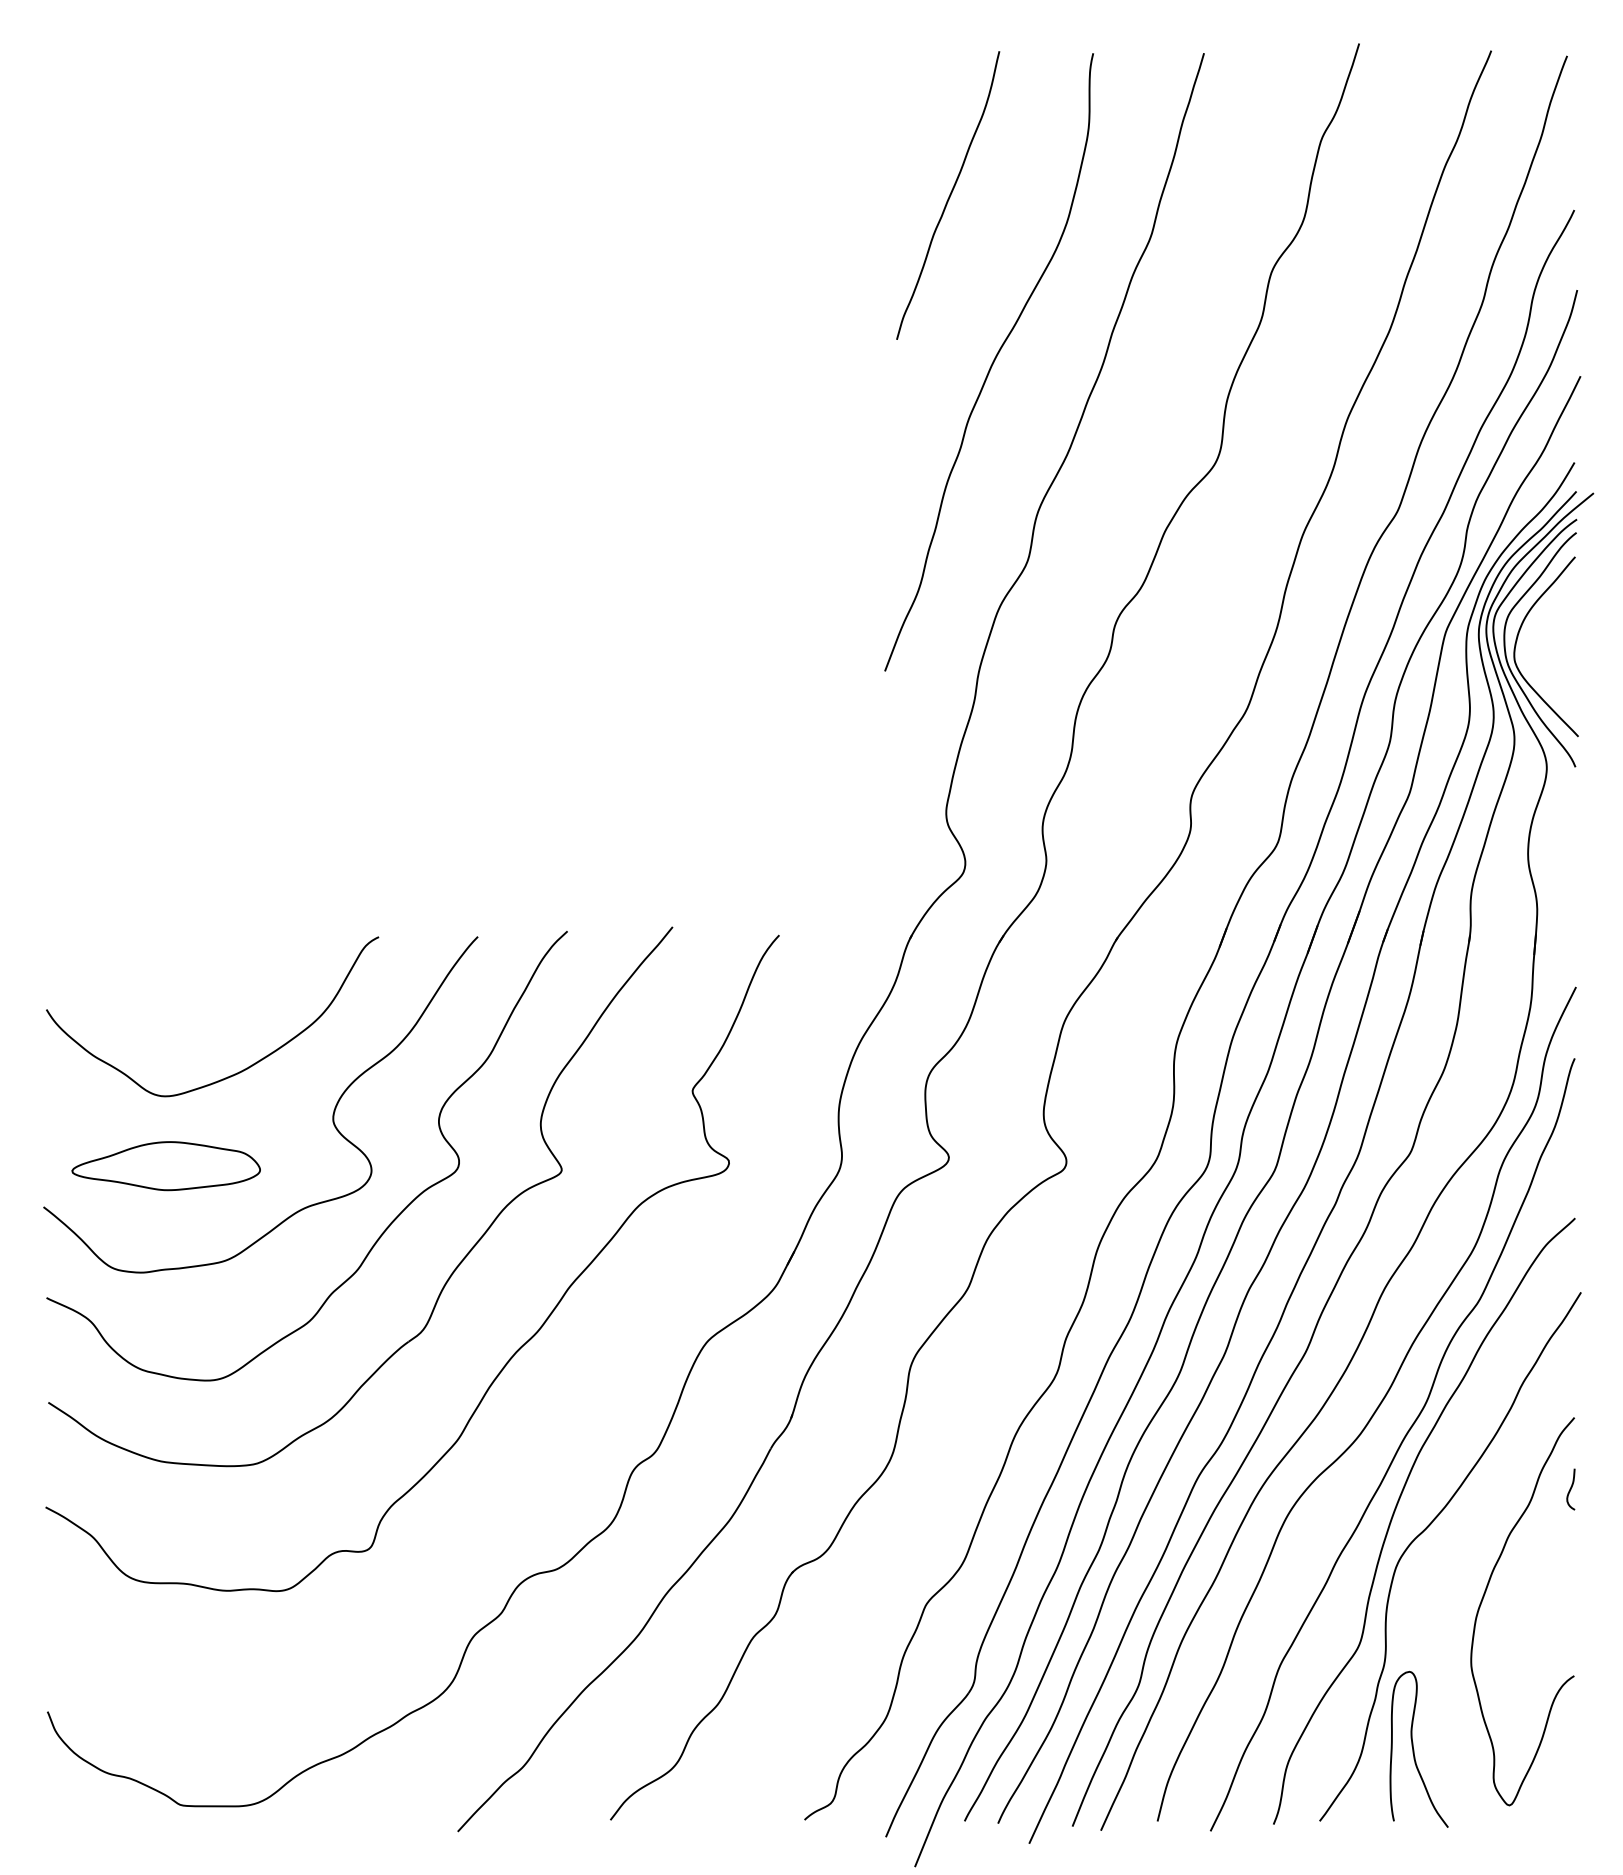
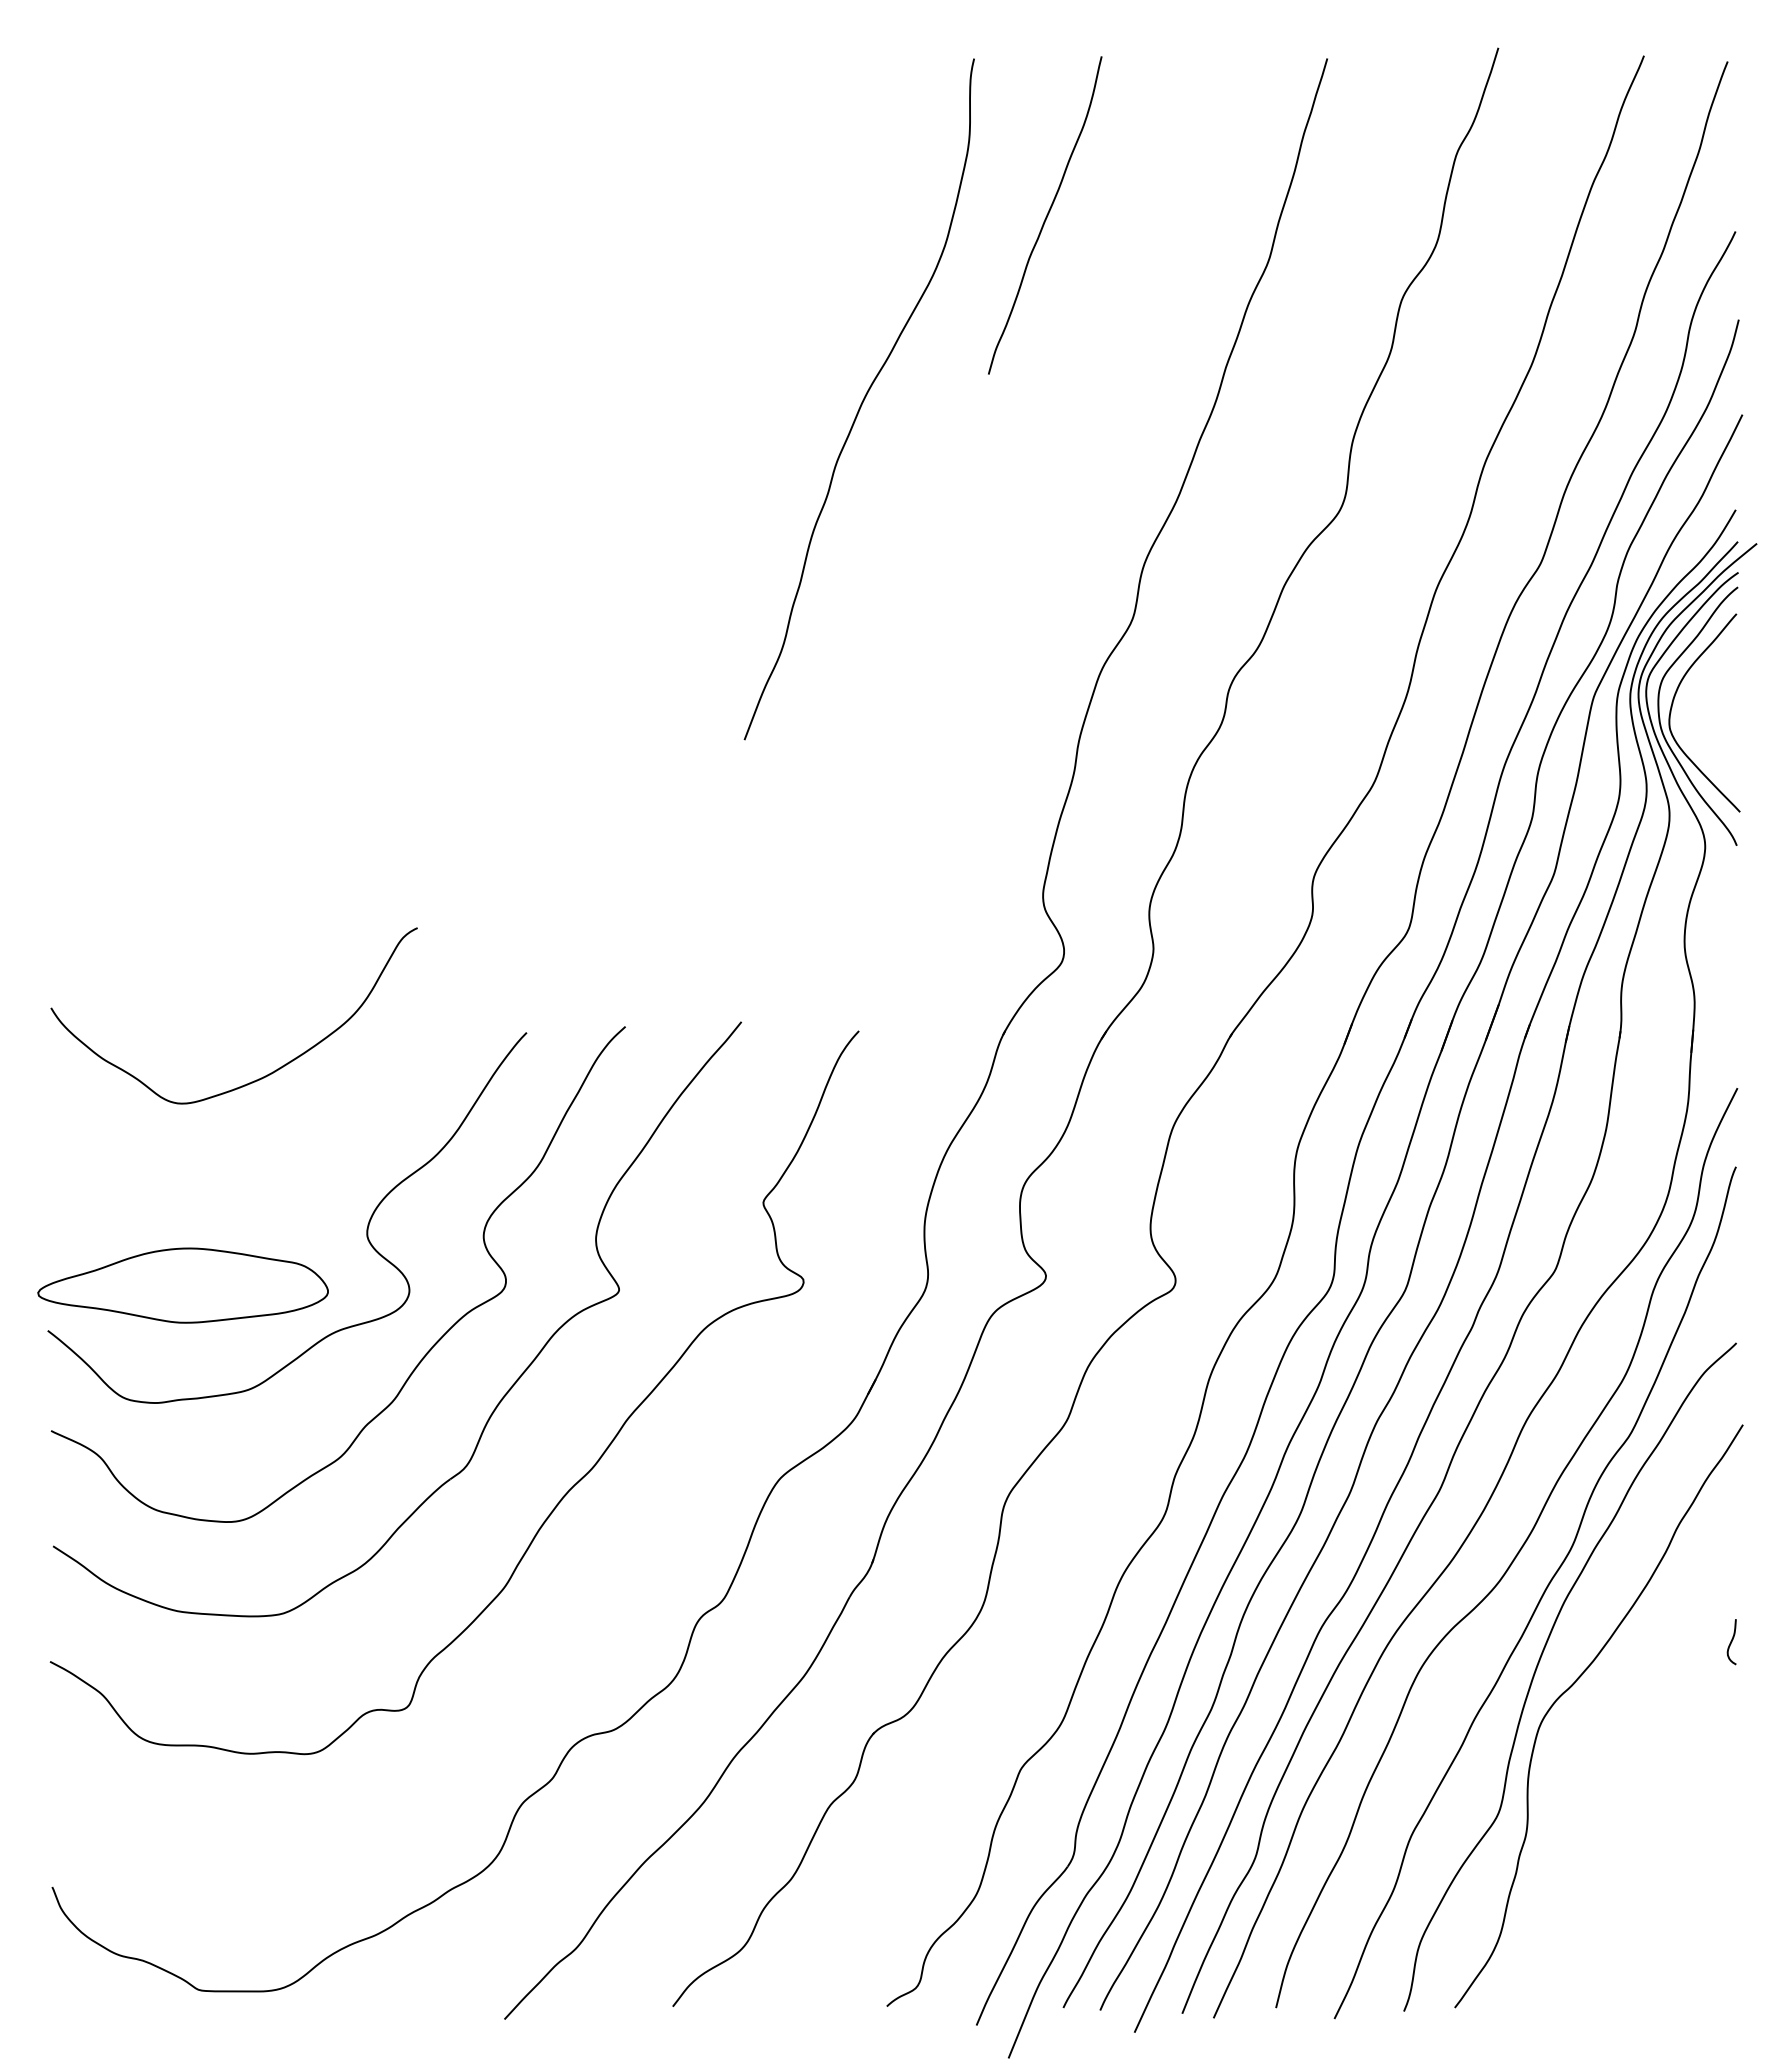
curve: (991, 363) -> (862, 400), moved
curve: (234, 1073) -> (258, 1078), moved
part: (165, 1166) -> (182, 1285), size x1.4
curve: (1483, 1599) -> (1635, 1763), removed
curve: (1414, 1751) -> (1559, 1931), removed

